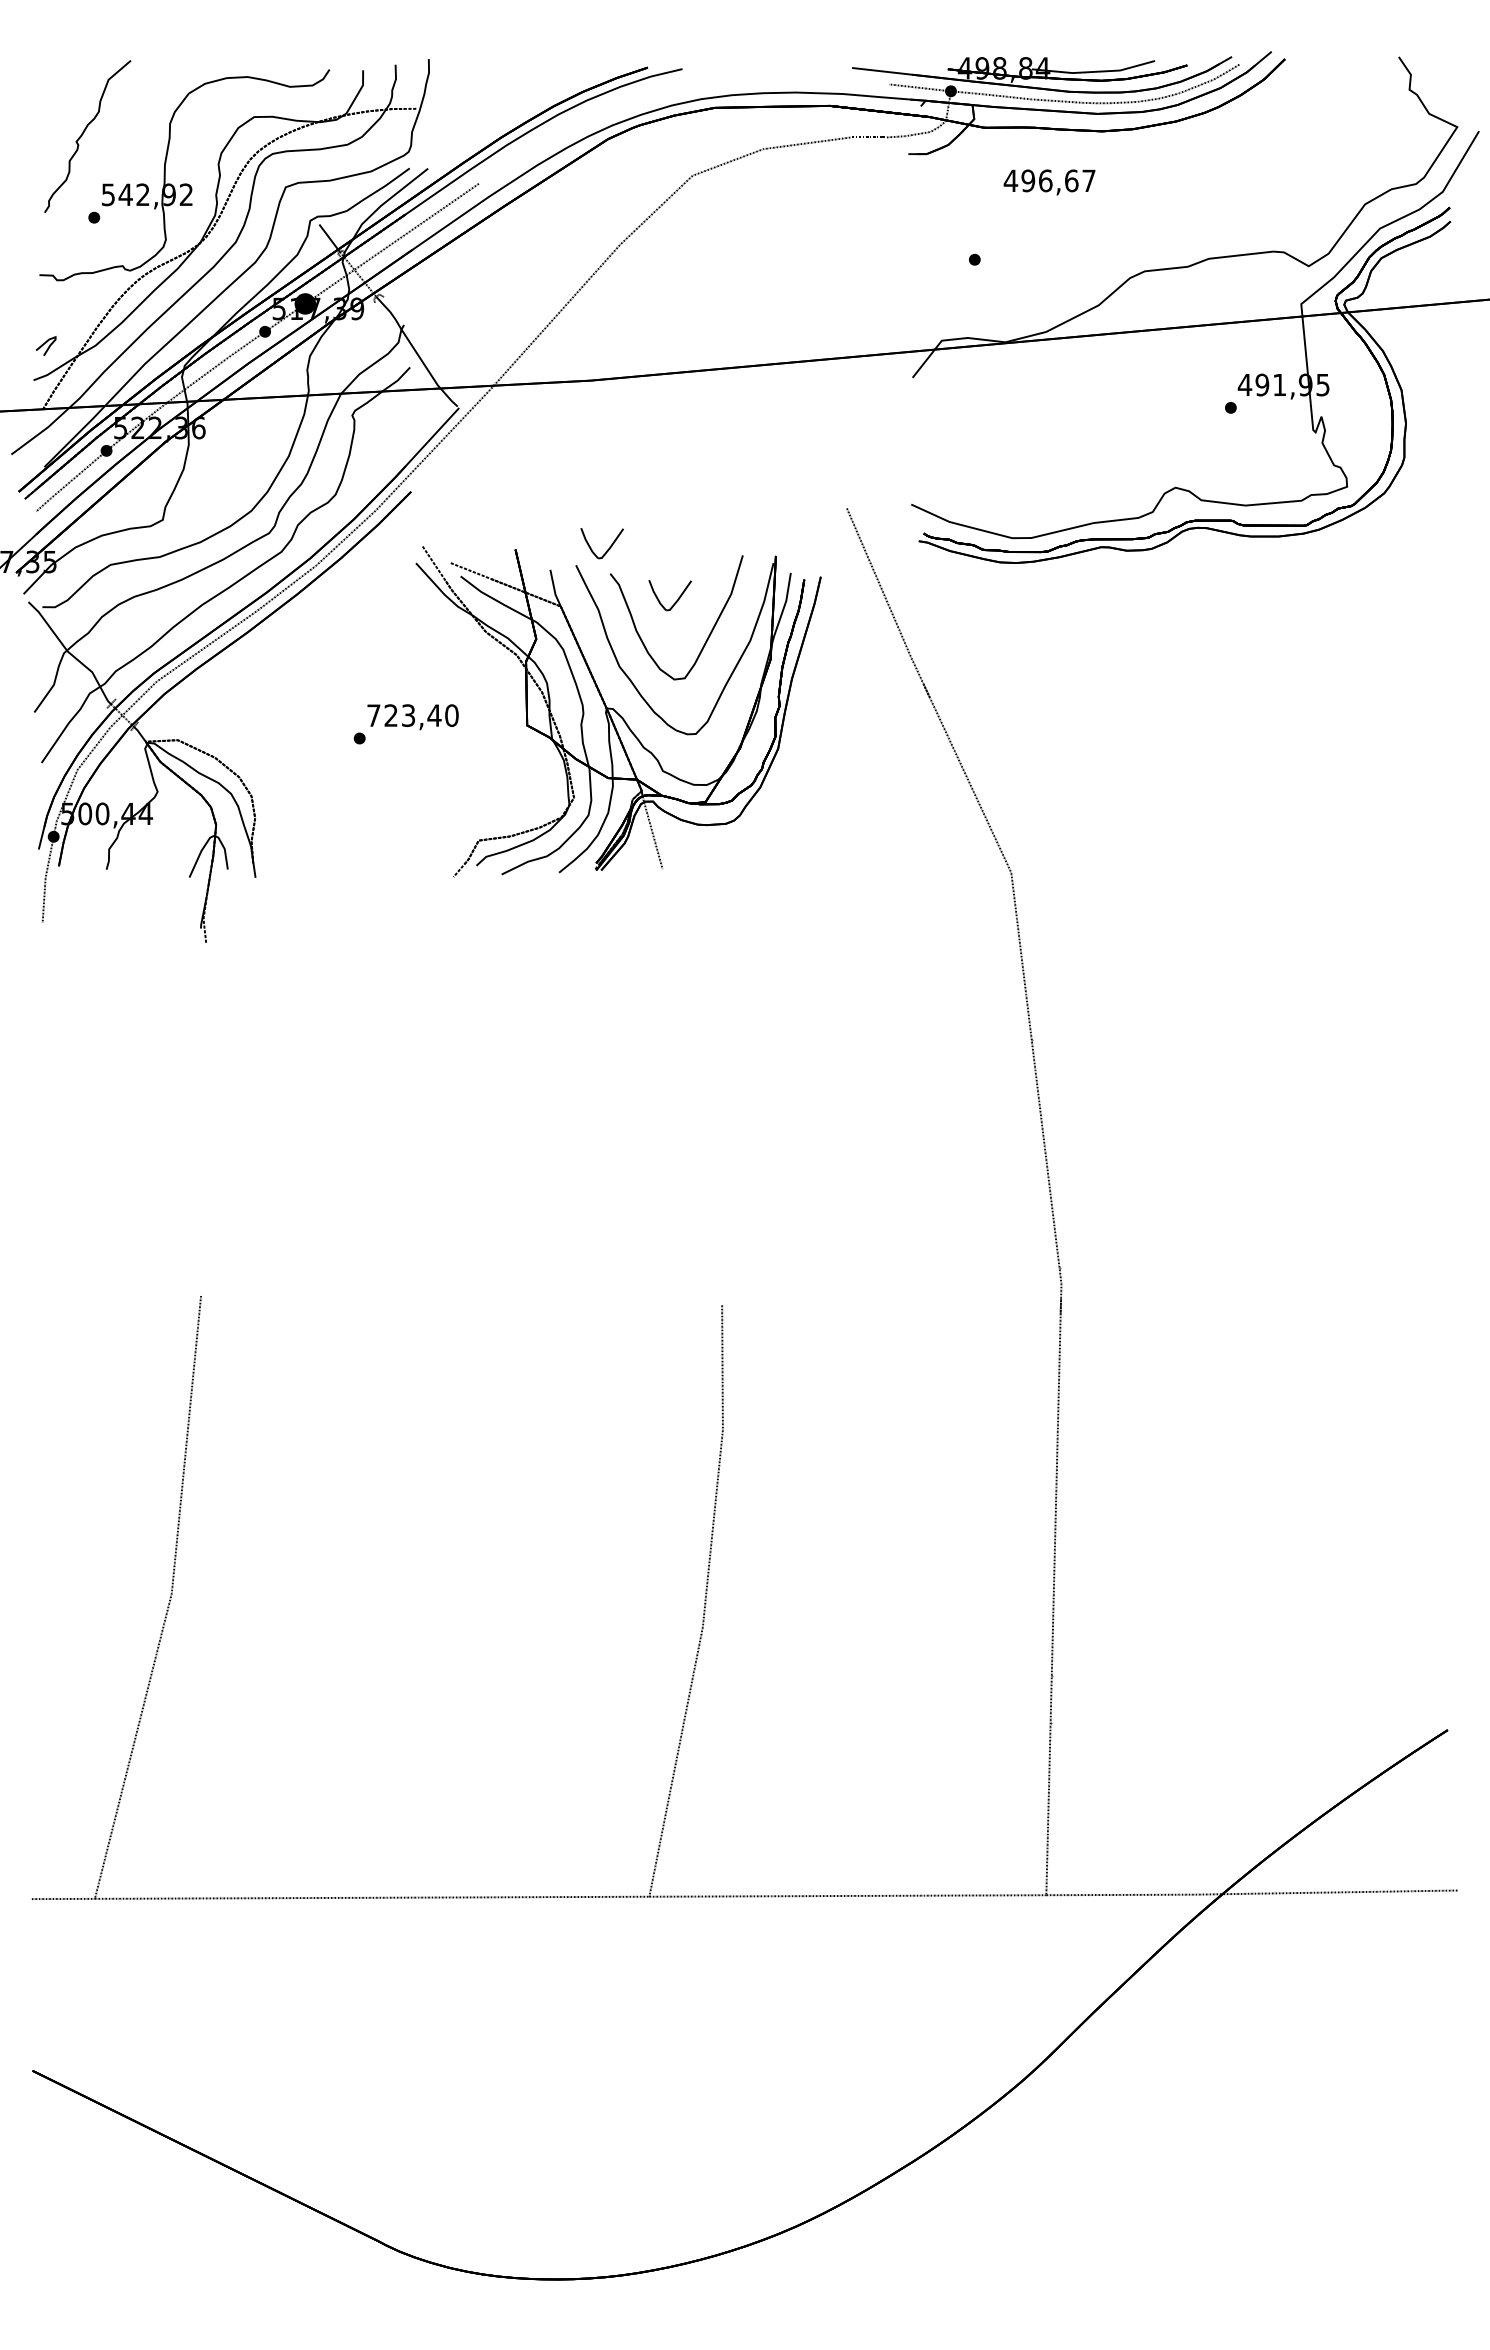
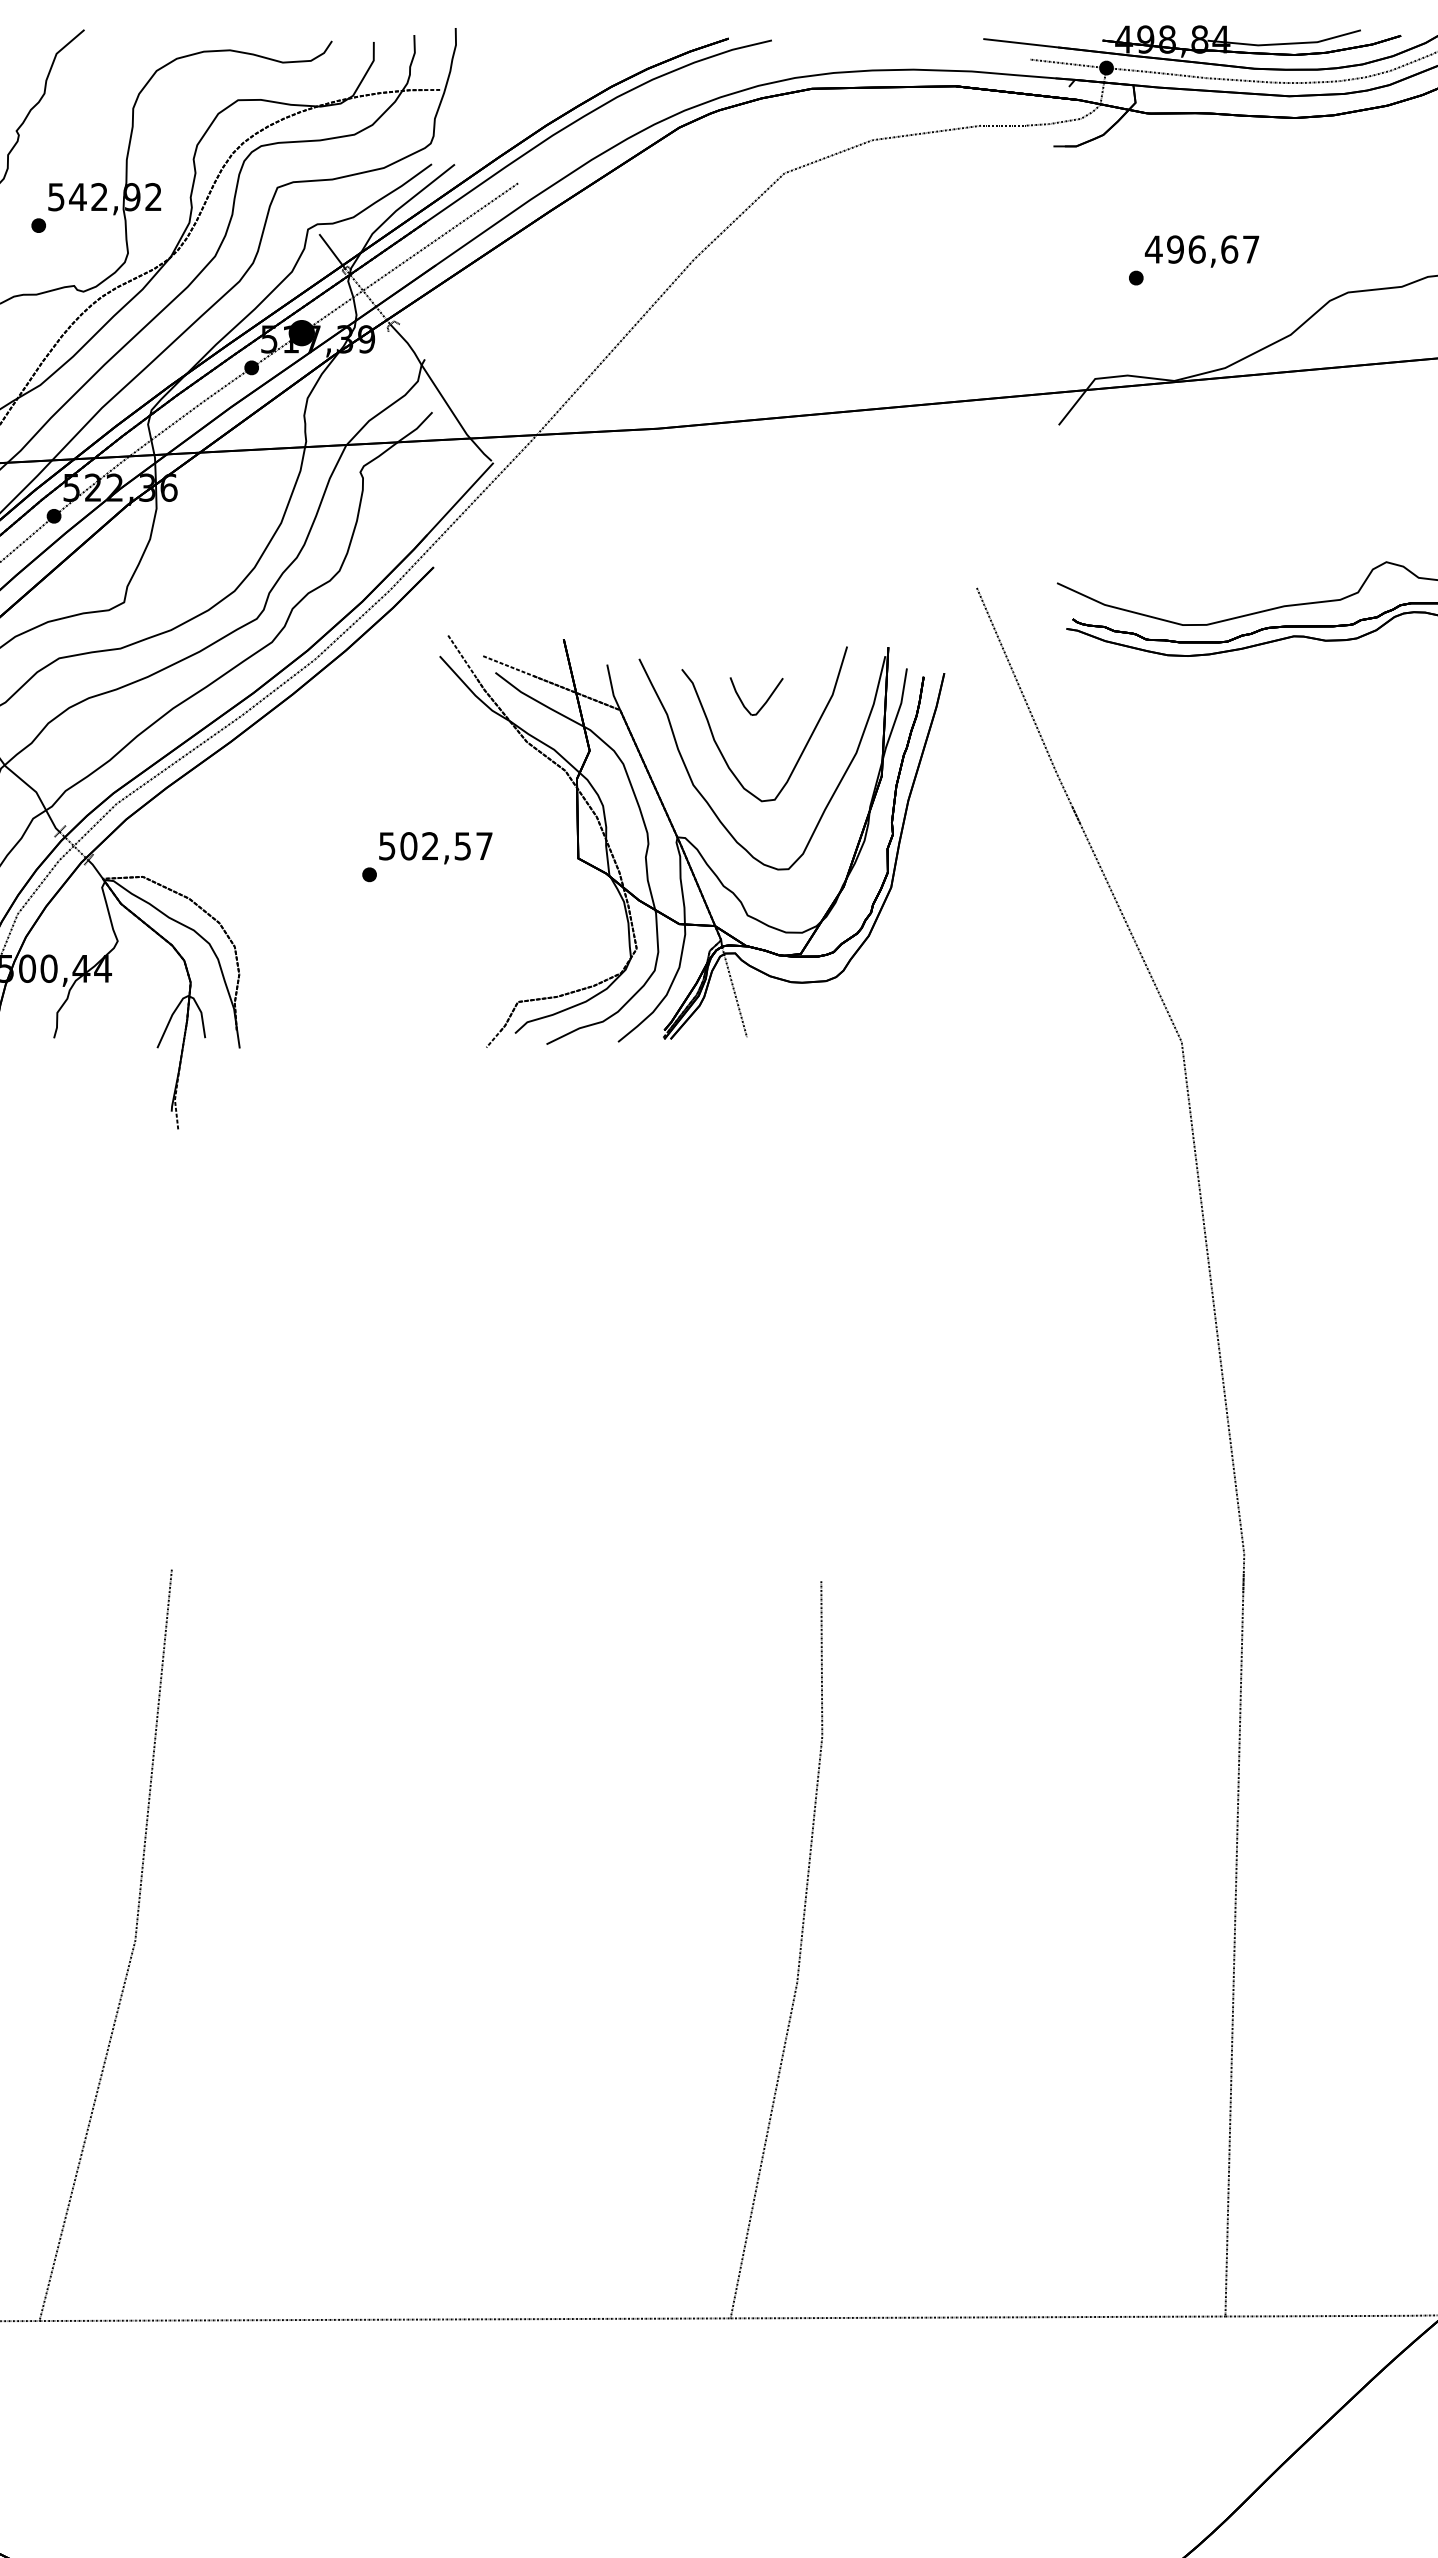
text: (1049, 182) -> (1201, 251), moved
part: (607, 549) -> (678, 639), removed
text: (412, 715) -> (435, 846), 723,40 -> 502,57

